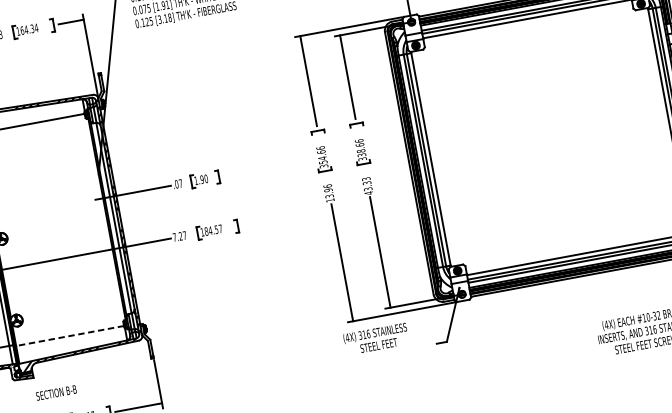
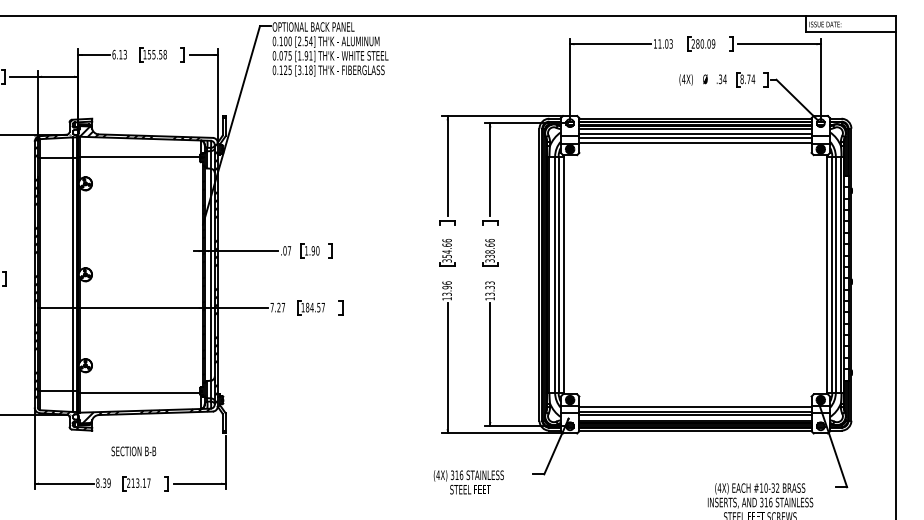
text: (28, 29) -> (156, 54), 164.34 -> 155.58
text: (368, 193) -> (489, 298), 43.33 -> 13.33
line: (69, 335) -> (139, 392), dashed -> solid
text: (375, 339) -> (468, 482), moved
text: (56, 393) -> (133, 451), moved

